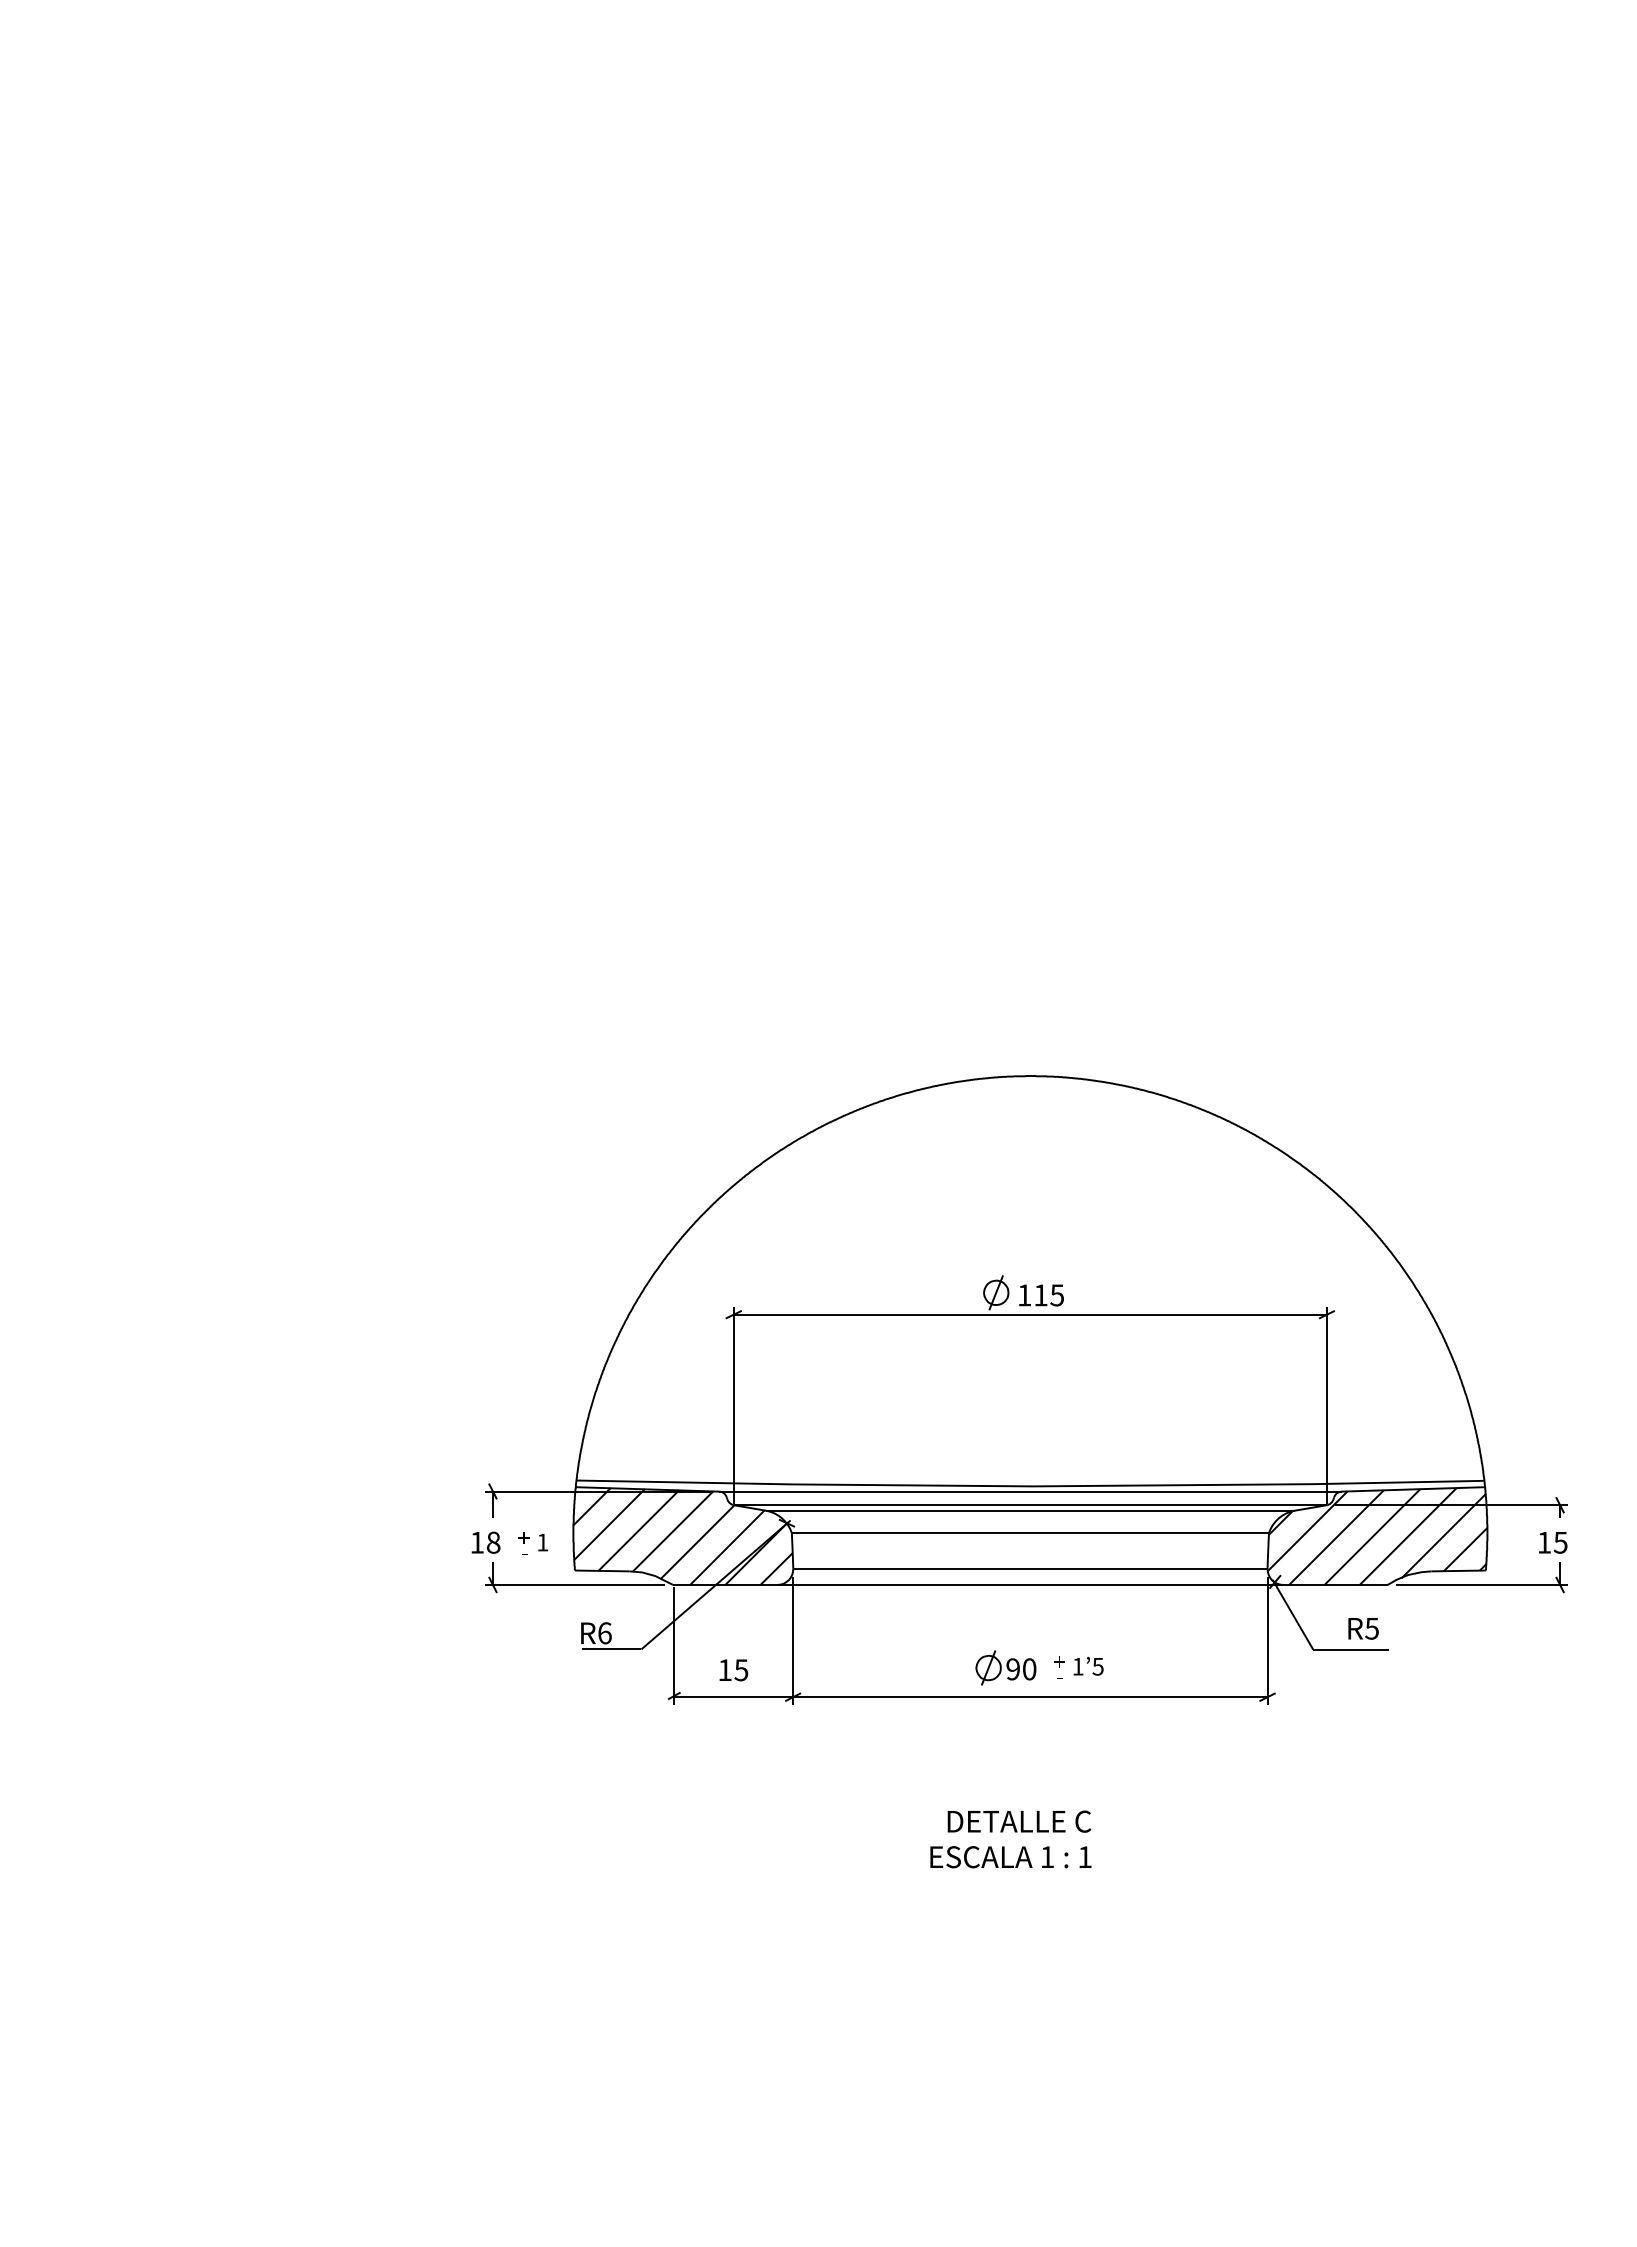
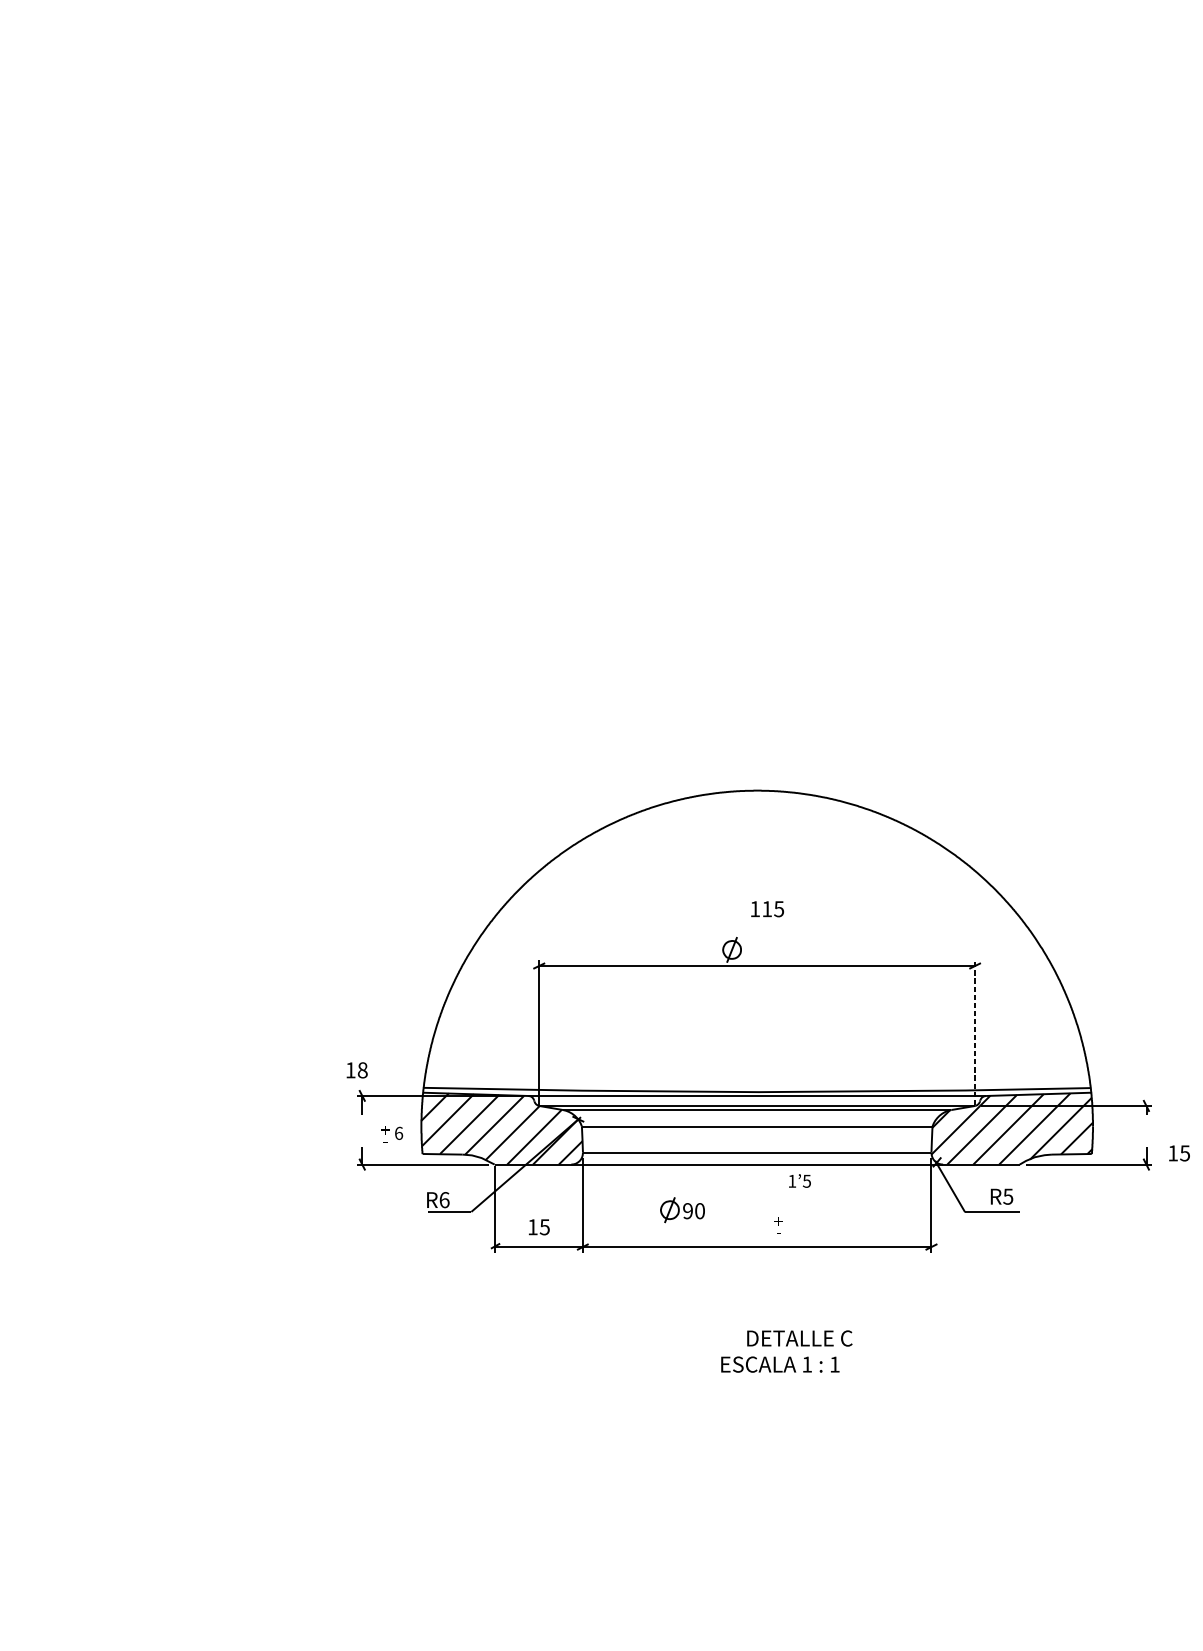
text: (1041, 1295) -> (767, 909), moved
line: (1327, 1404) -> (975, 1031), solid -> dashed
text: (485, 1542) -> (356, 1070), moved
text: (542, 1542) -> (398, 1133), 1 -> 6
text: (1553, 1542) -> (1179, 1153), moved
text: (1088, 1666) -> (799, 1181), moved
part: (1005, 1667) -> (682, 1209), moved
text: (1019, 1821) -> (799, 1338), moved
text: (1010, 1857) -> (780, 1364), moved

